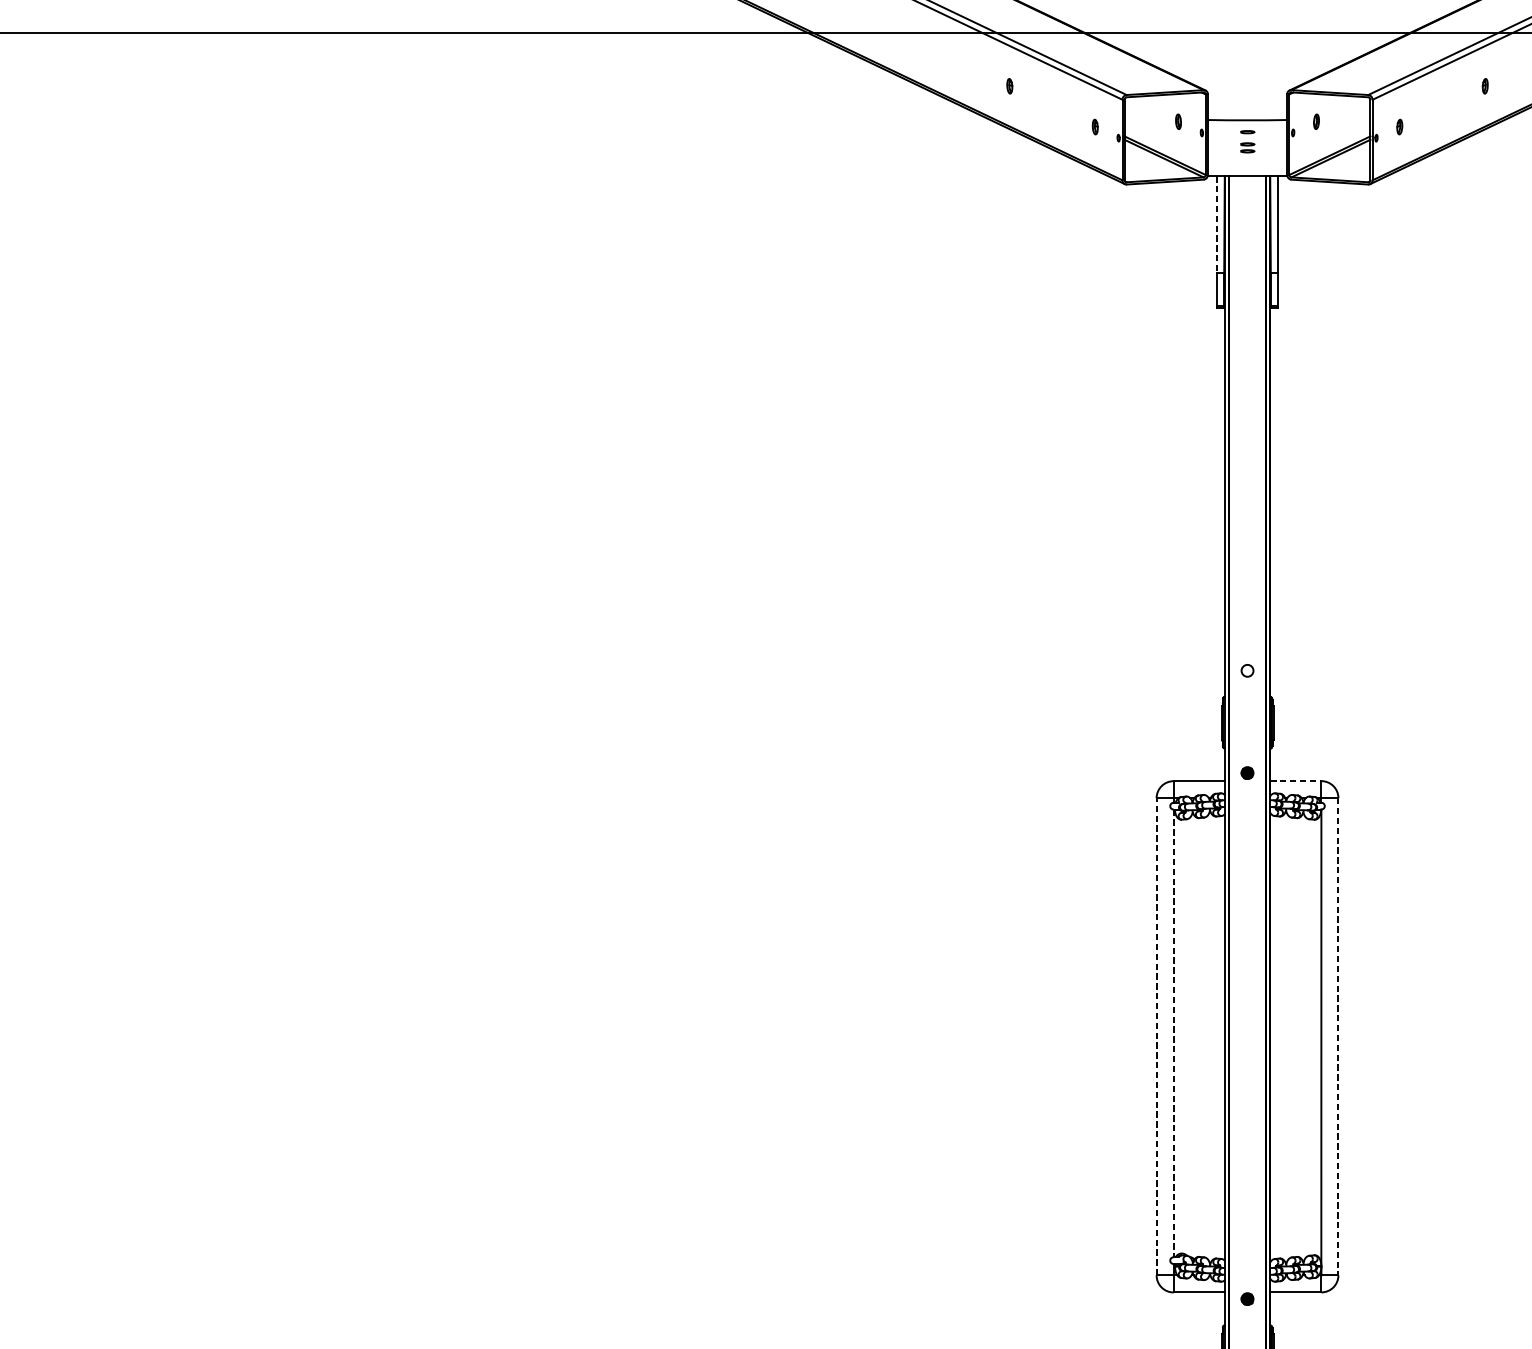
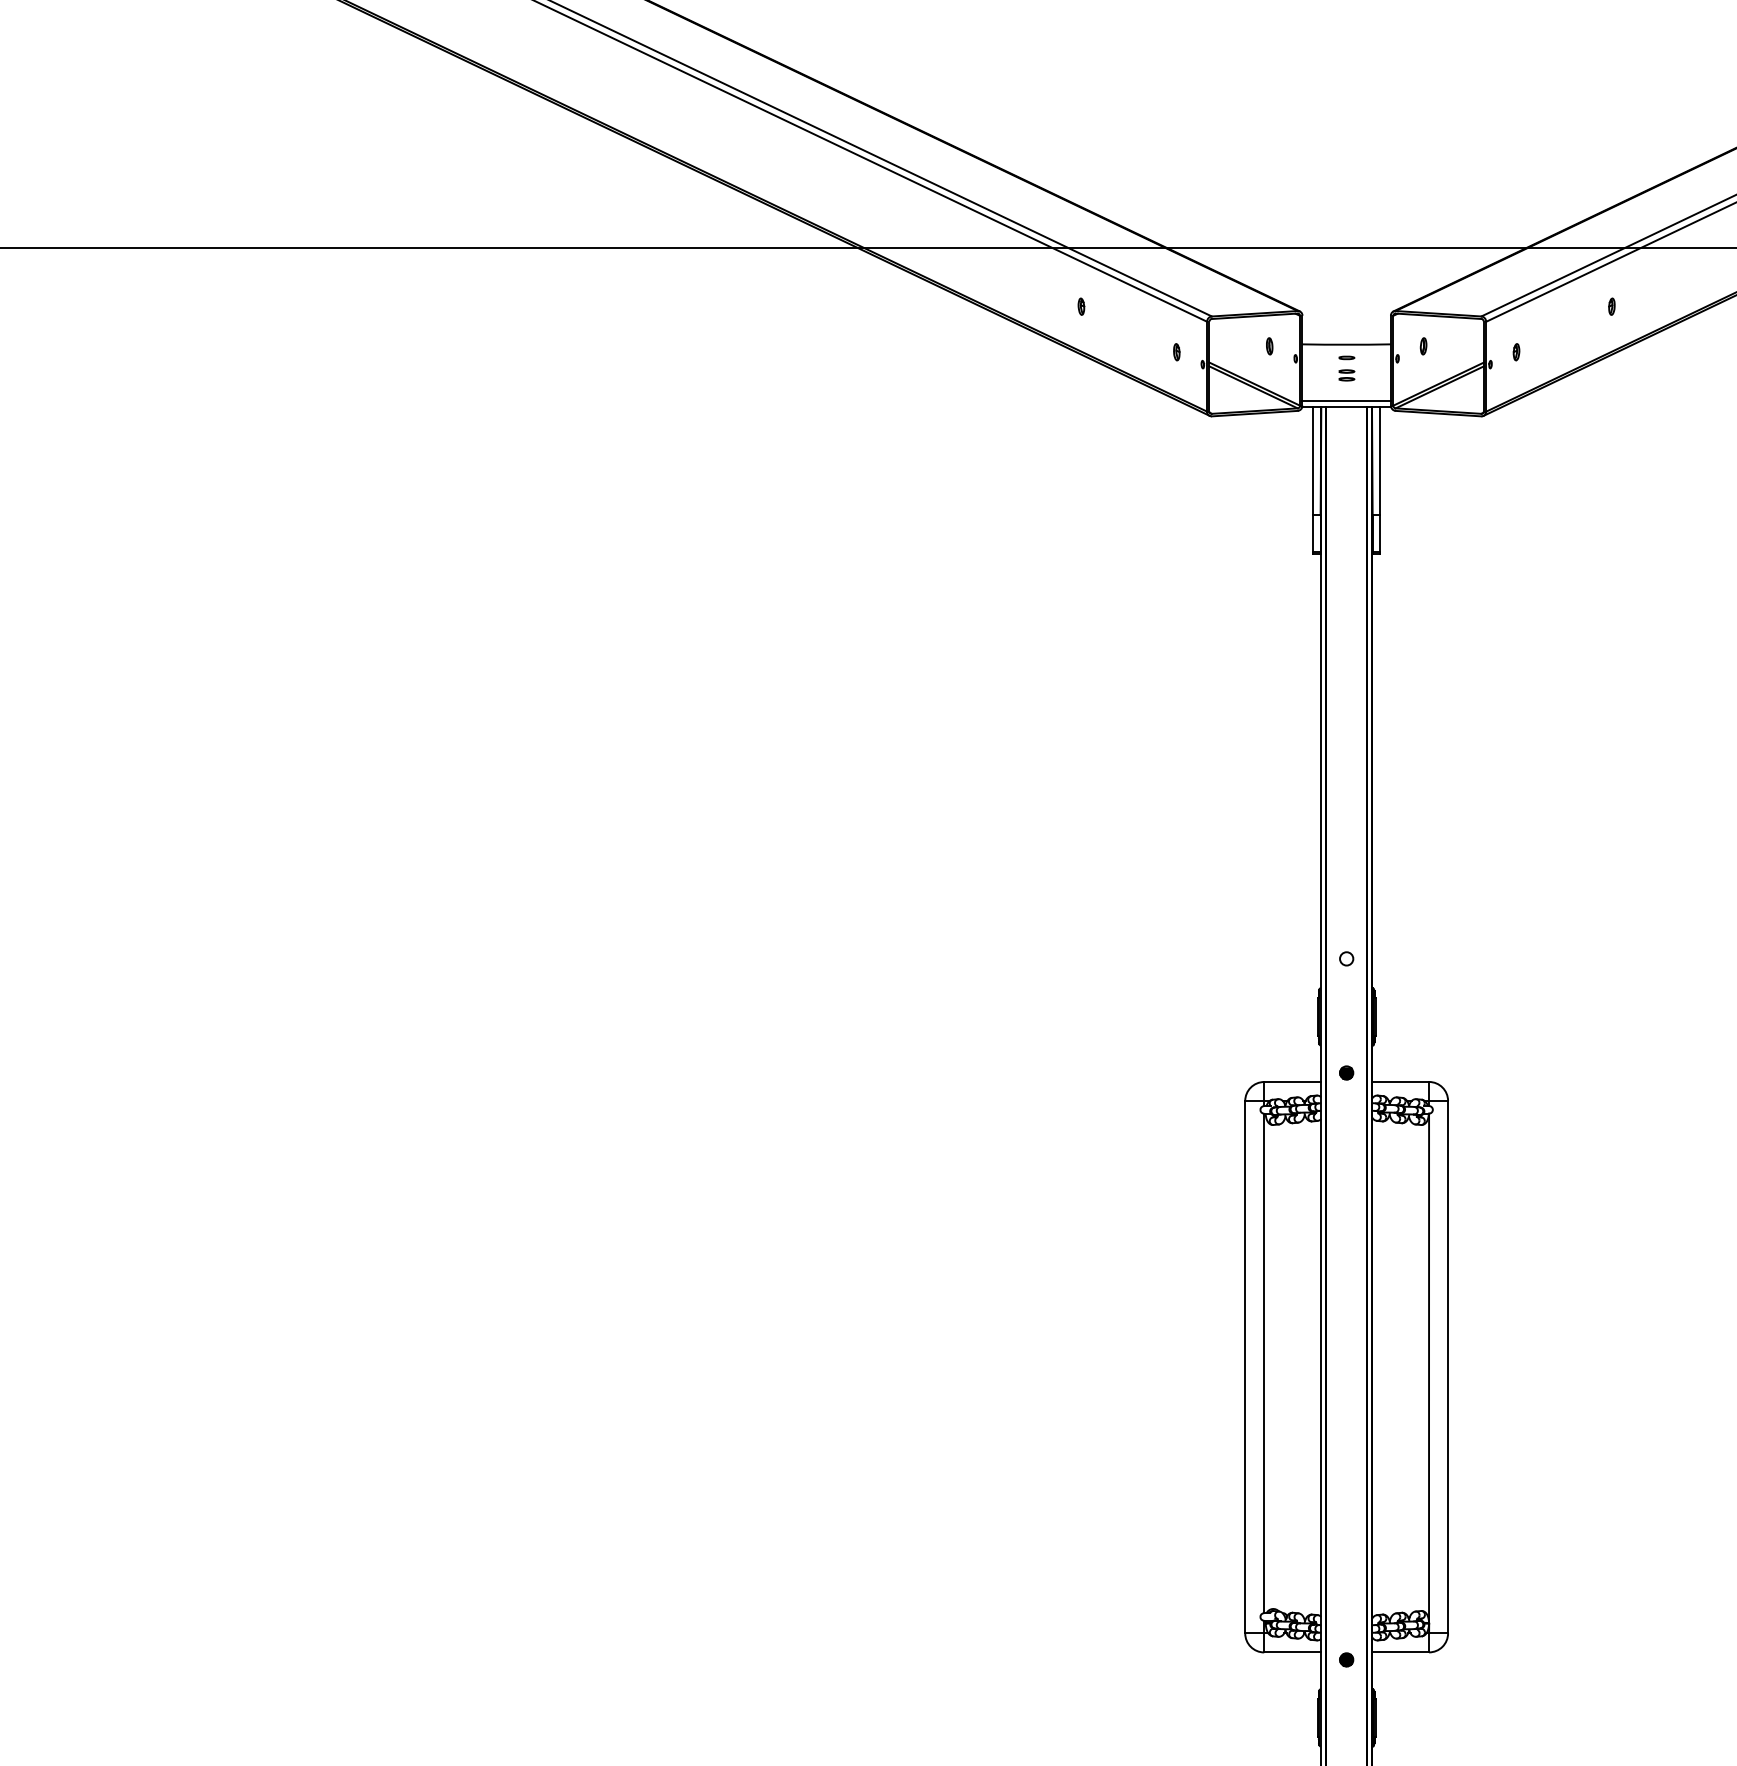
line: (1247, 170) -> (1346, 400), added
line: (1217, 225) -> (1313, 461), dashed -> solid
line: (1295, 780) -> (1400, 1081), dashed -> solid
line: (1173, 1033) -> (1264, 1363), dashed -> solid
line: (1156, 1036) -> (1245, 1366), dashed -> solid
line: (1338, 1037) -> (1448, 1367), dashed -> solid

